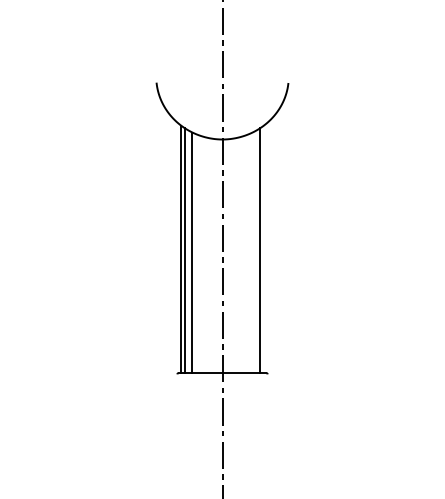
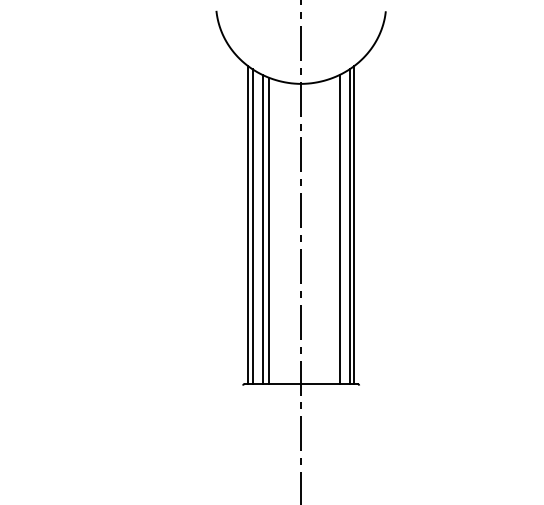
line: (263, 249) -> (353, 225), added
line: (252, 252) -> (339, 229), added
line: (197, 253) -> (269, 230), added

